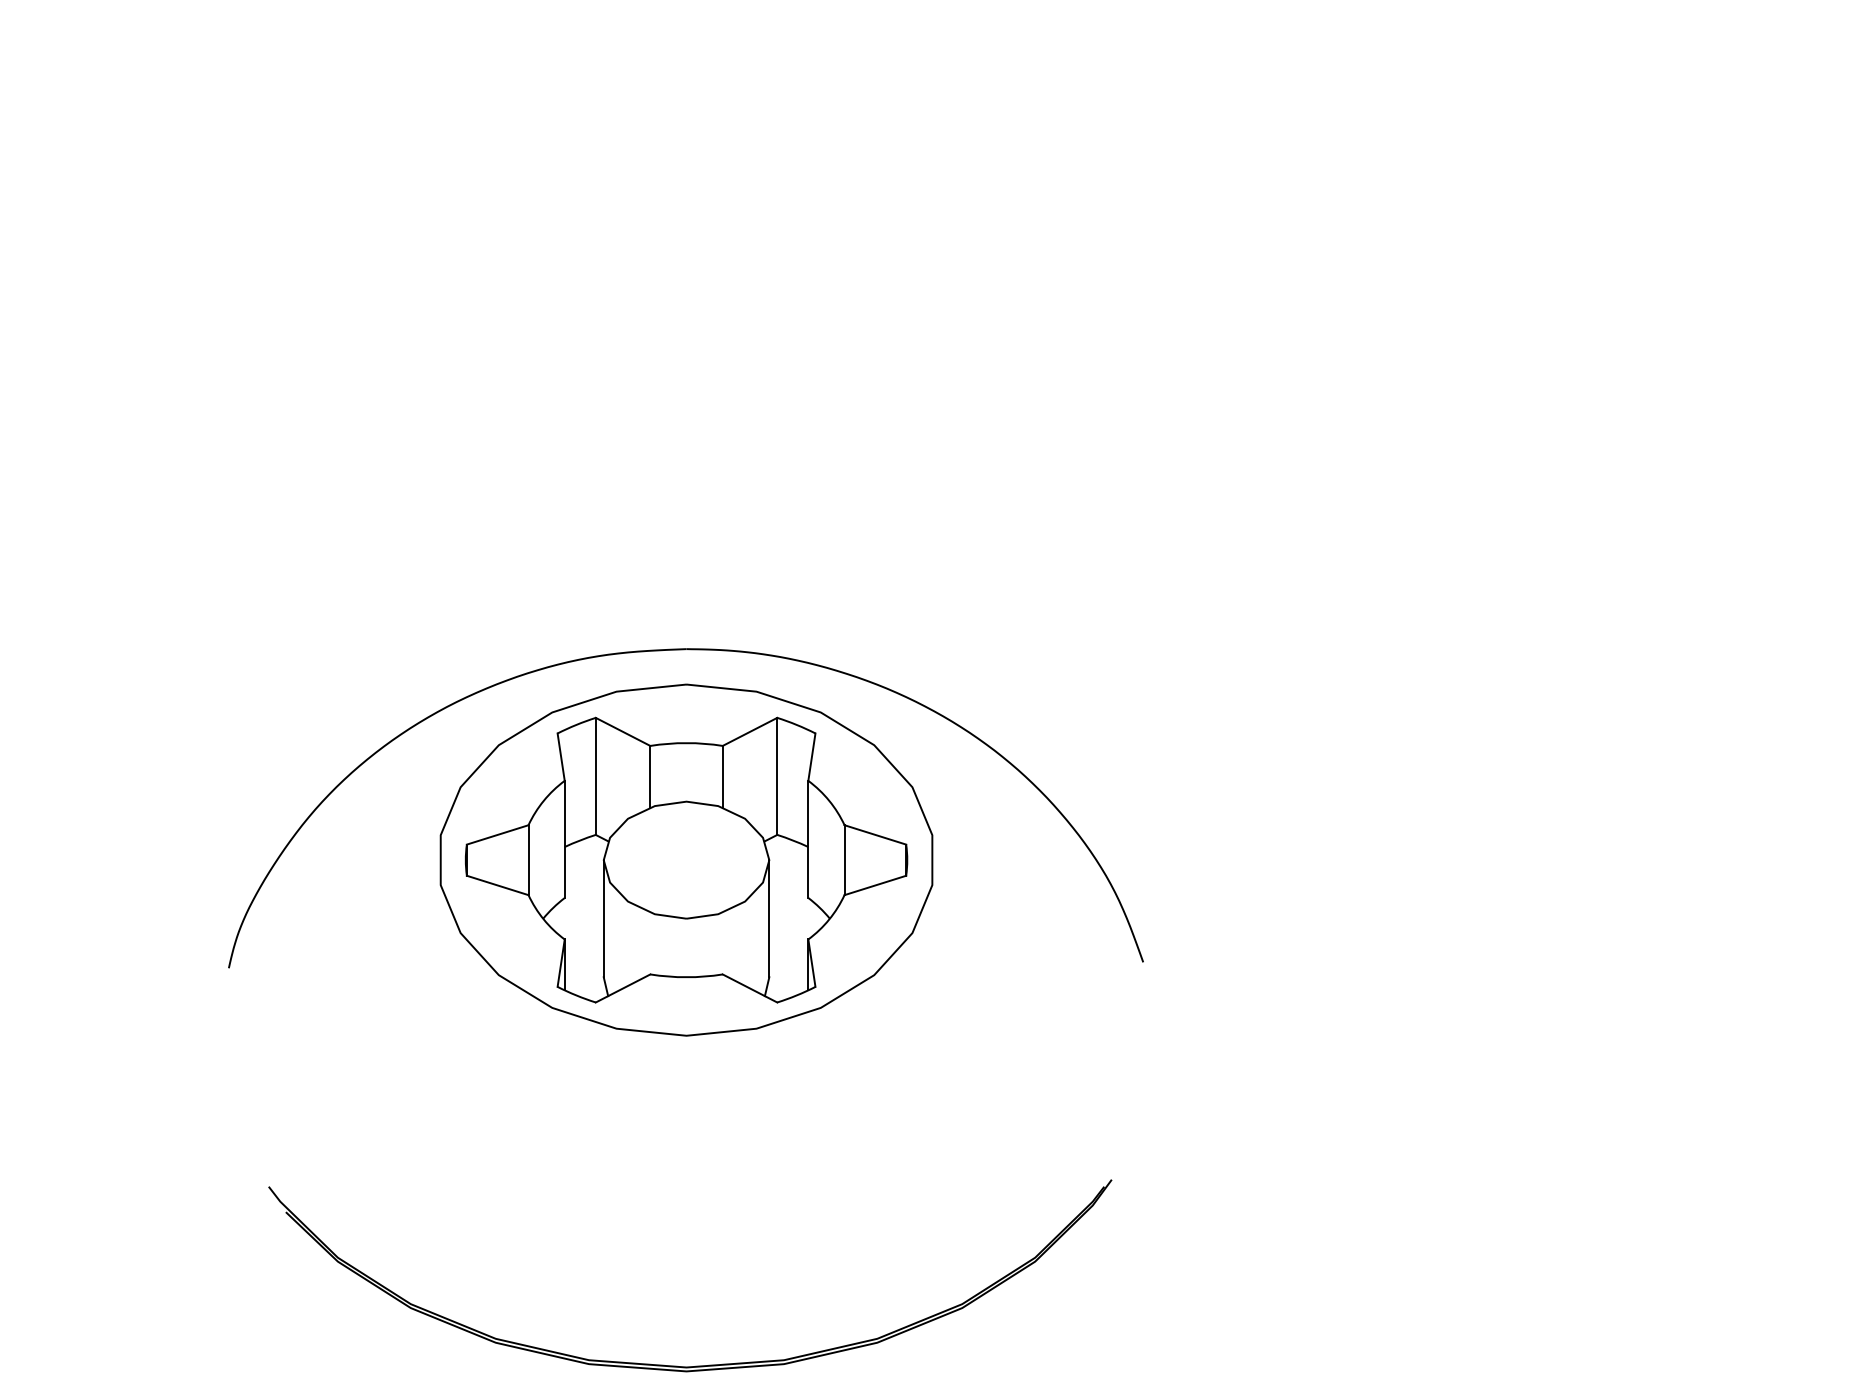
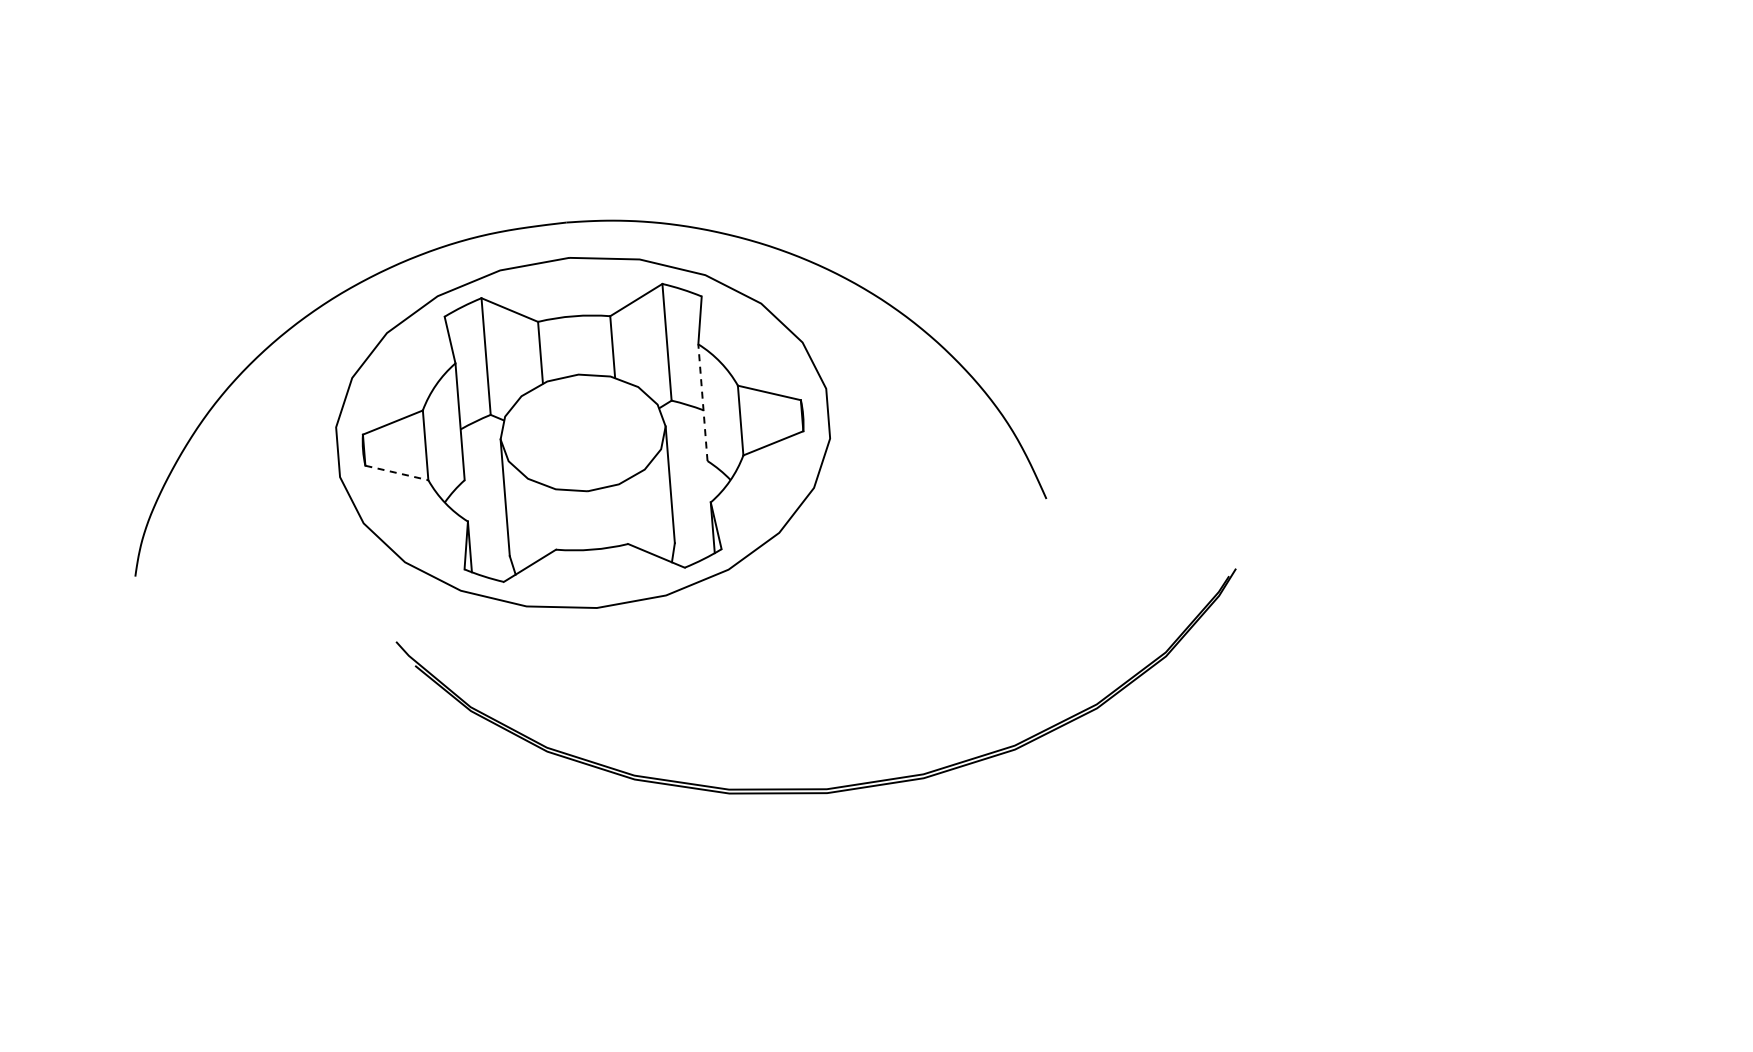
line: (808, 839) -> (703, 402), solid -> dashed
line: (498, 885) -> (397, 472), solid -> dashed
part: (695, 1365) -> (835, 786), moved

